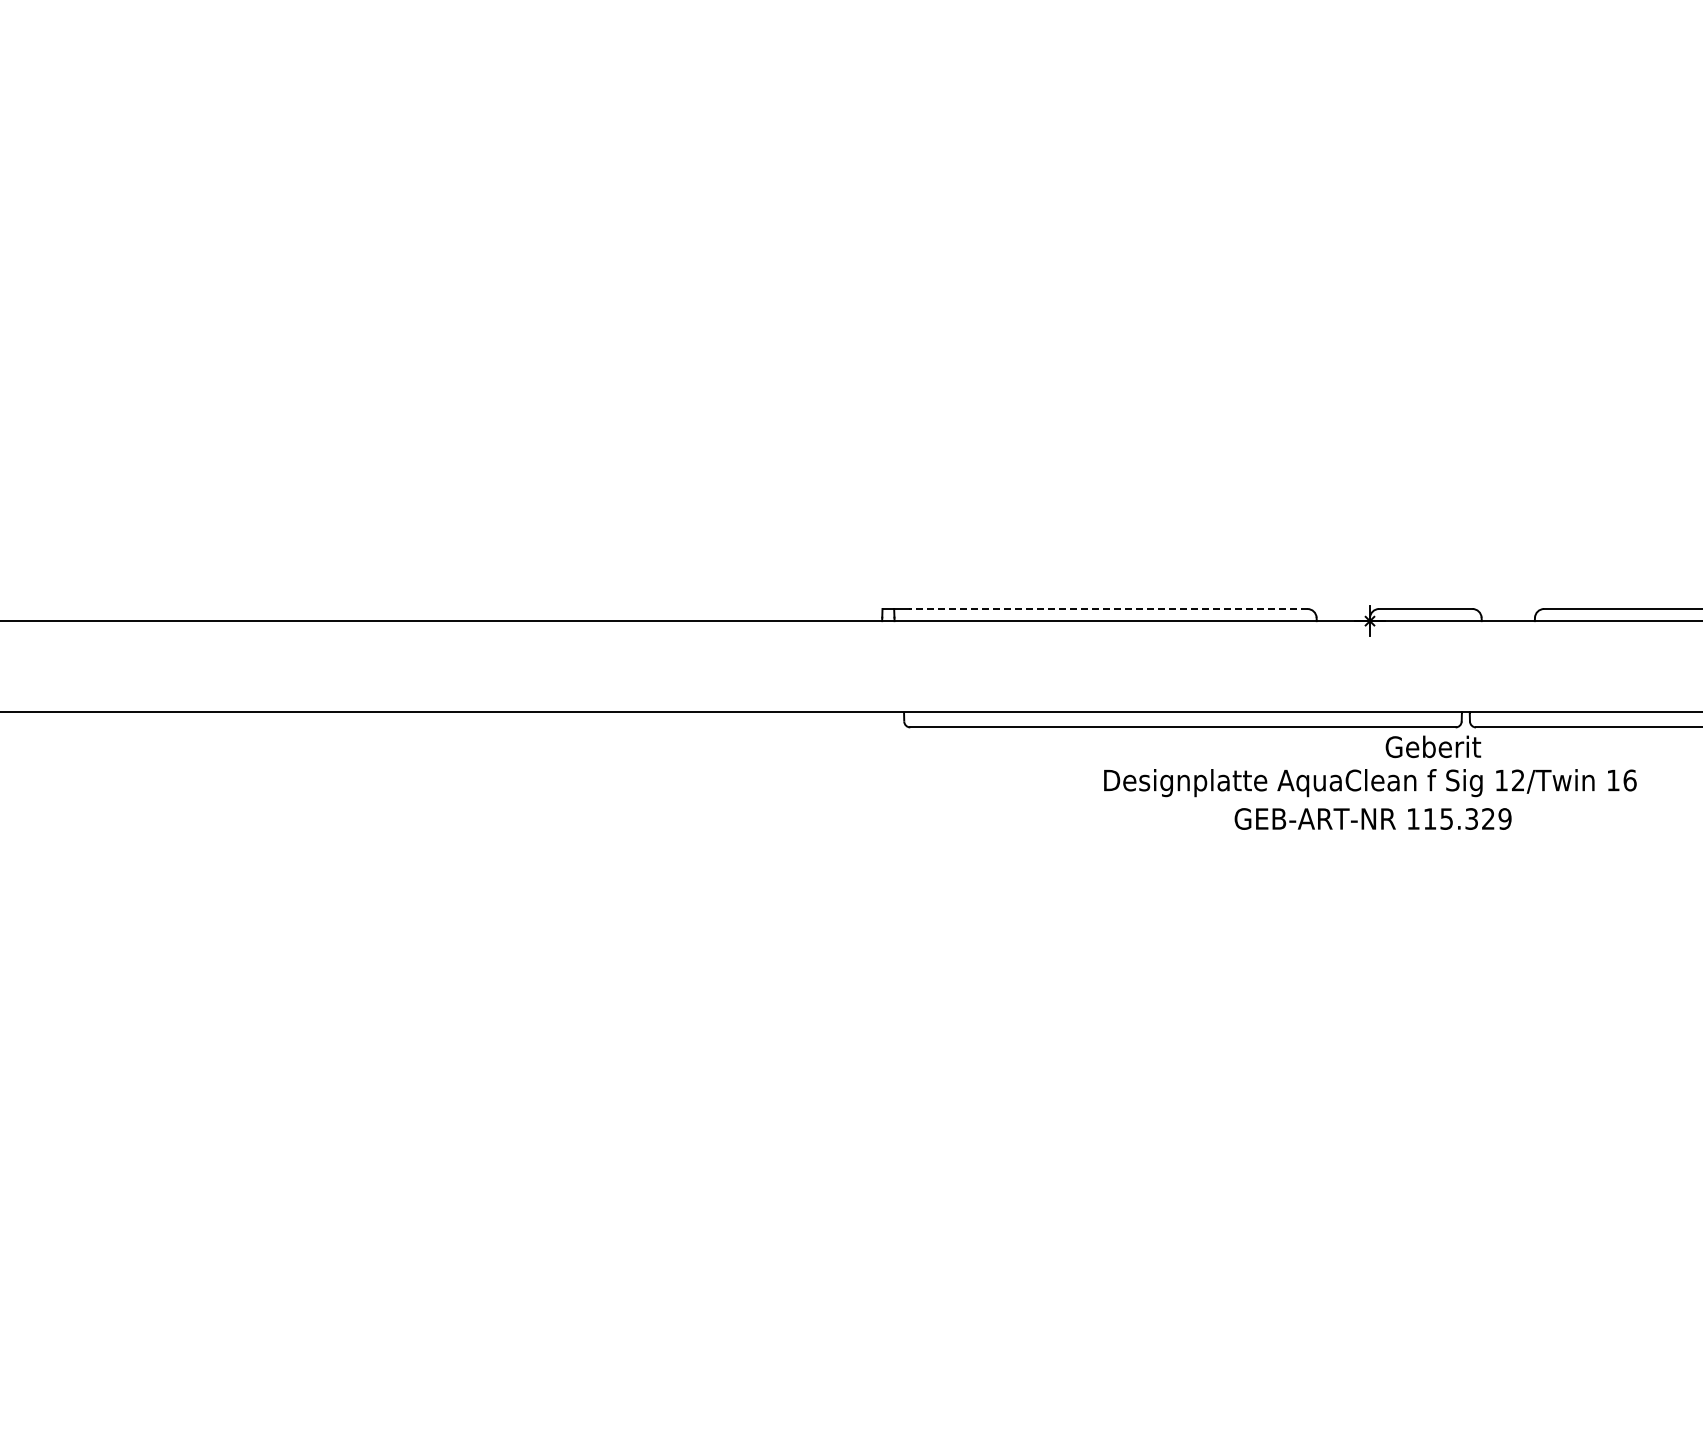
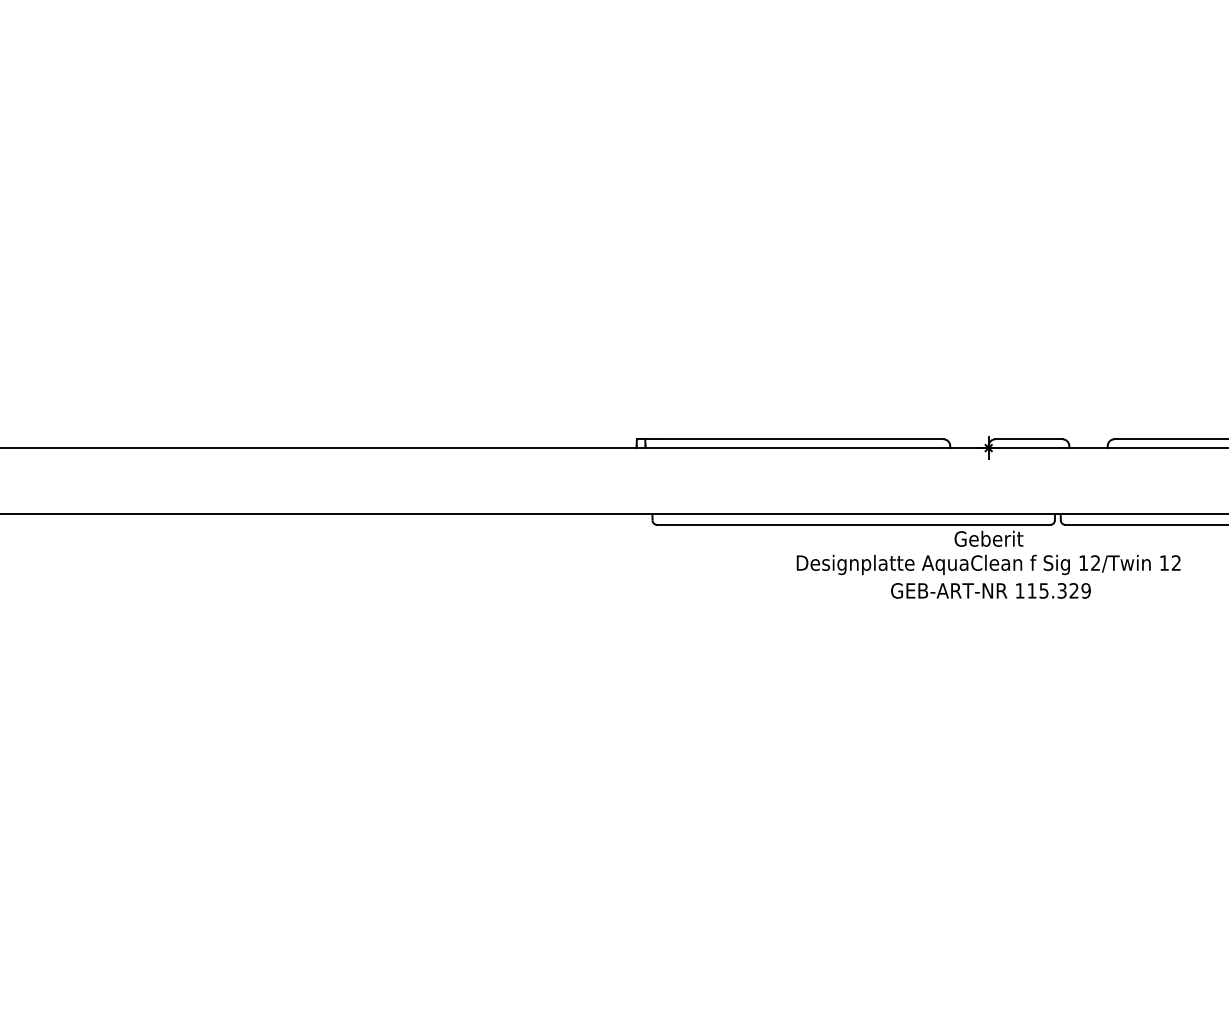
line: (1107, 609) -> (799, 439), dashed -> solid
text: (1433, 746) -> (989, 538), moved
text: (1629, 780) -> (1175, 563), 16 -> 12

